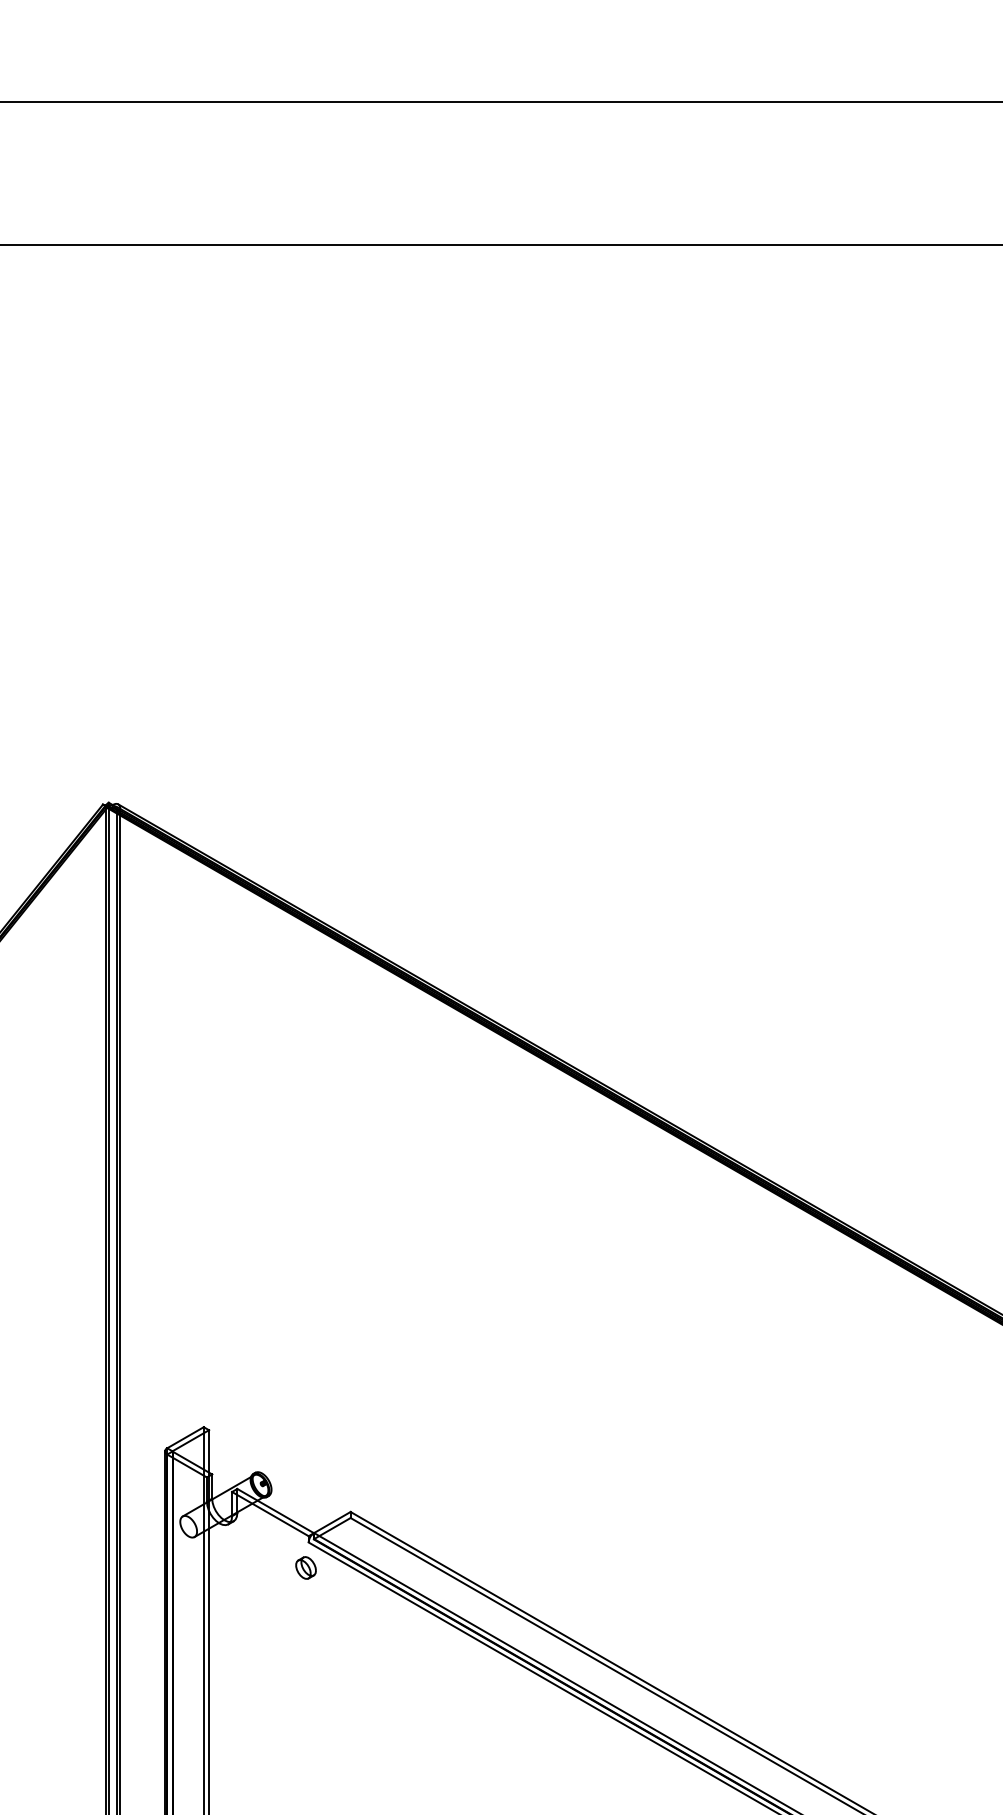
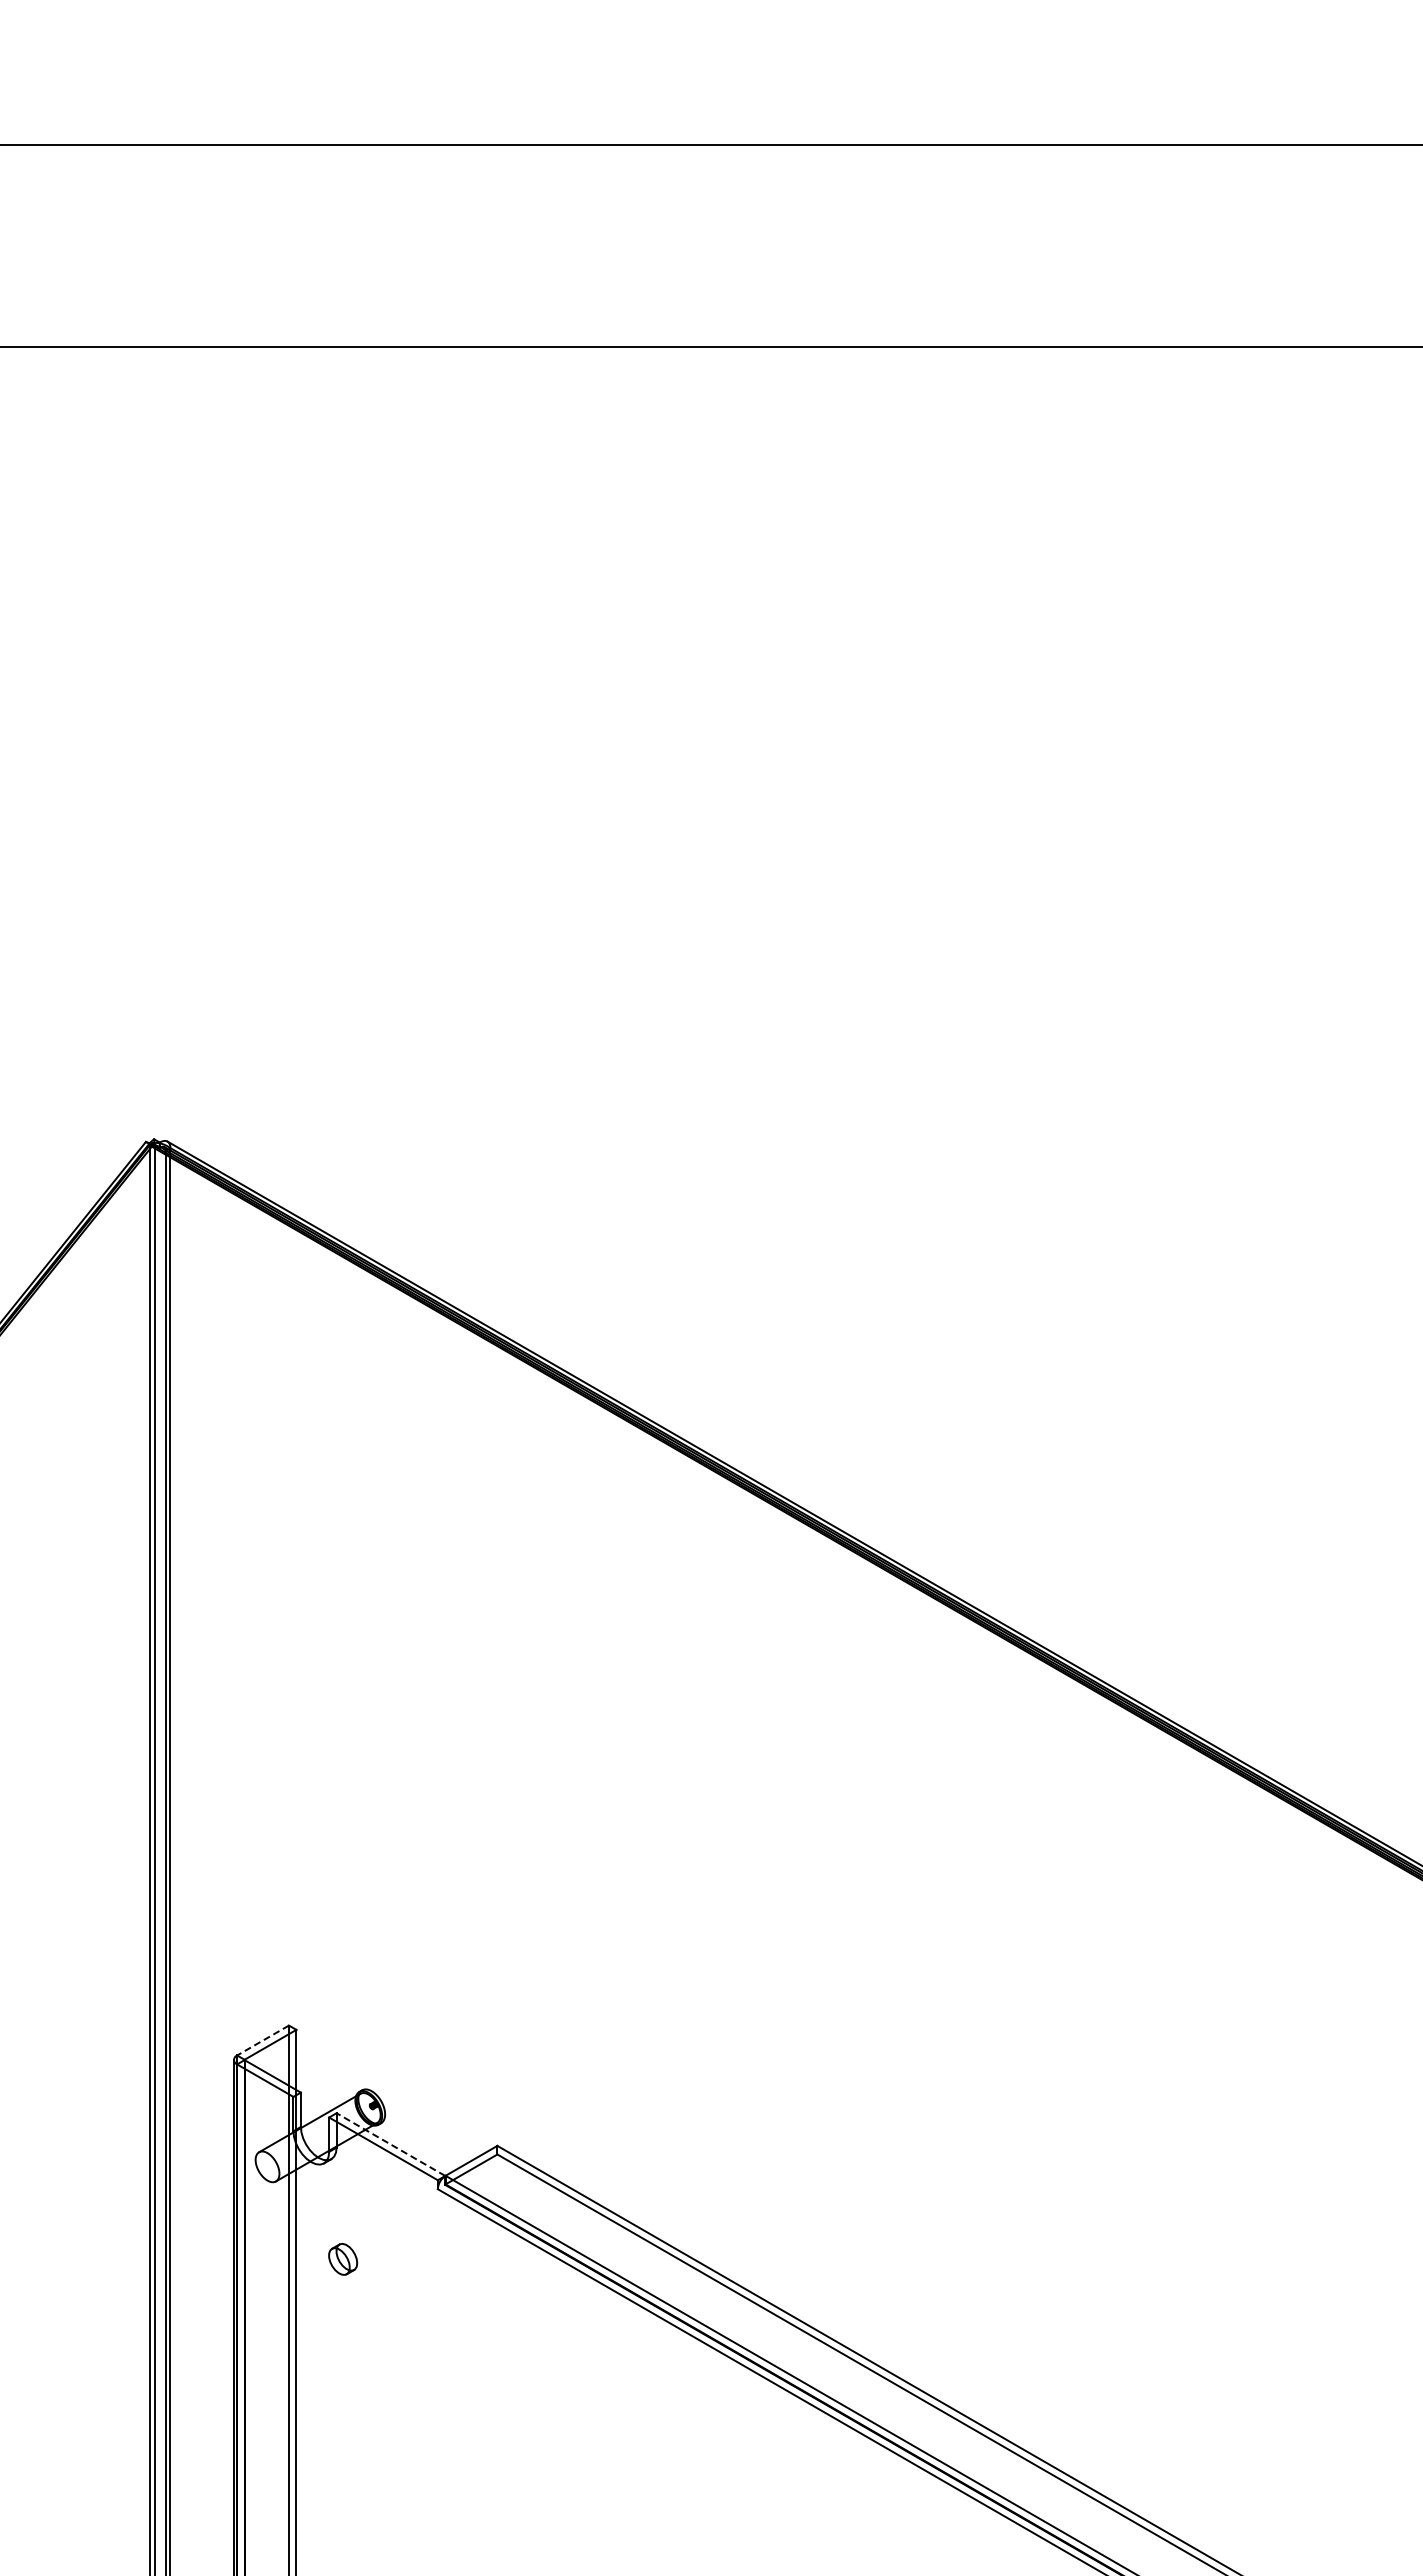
line: (185, 1437) -> (263, 2040), solid -> dashed
line: (275, 1510) -> (390, 2144), solid -> dashed
part: (306, 1568) -> (343, 2259), moved

